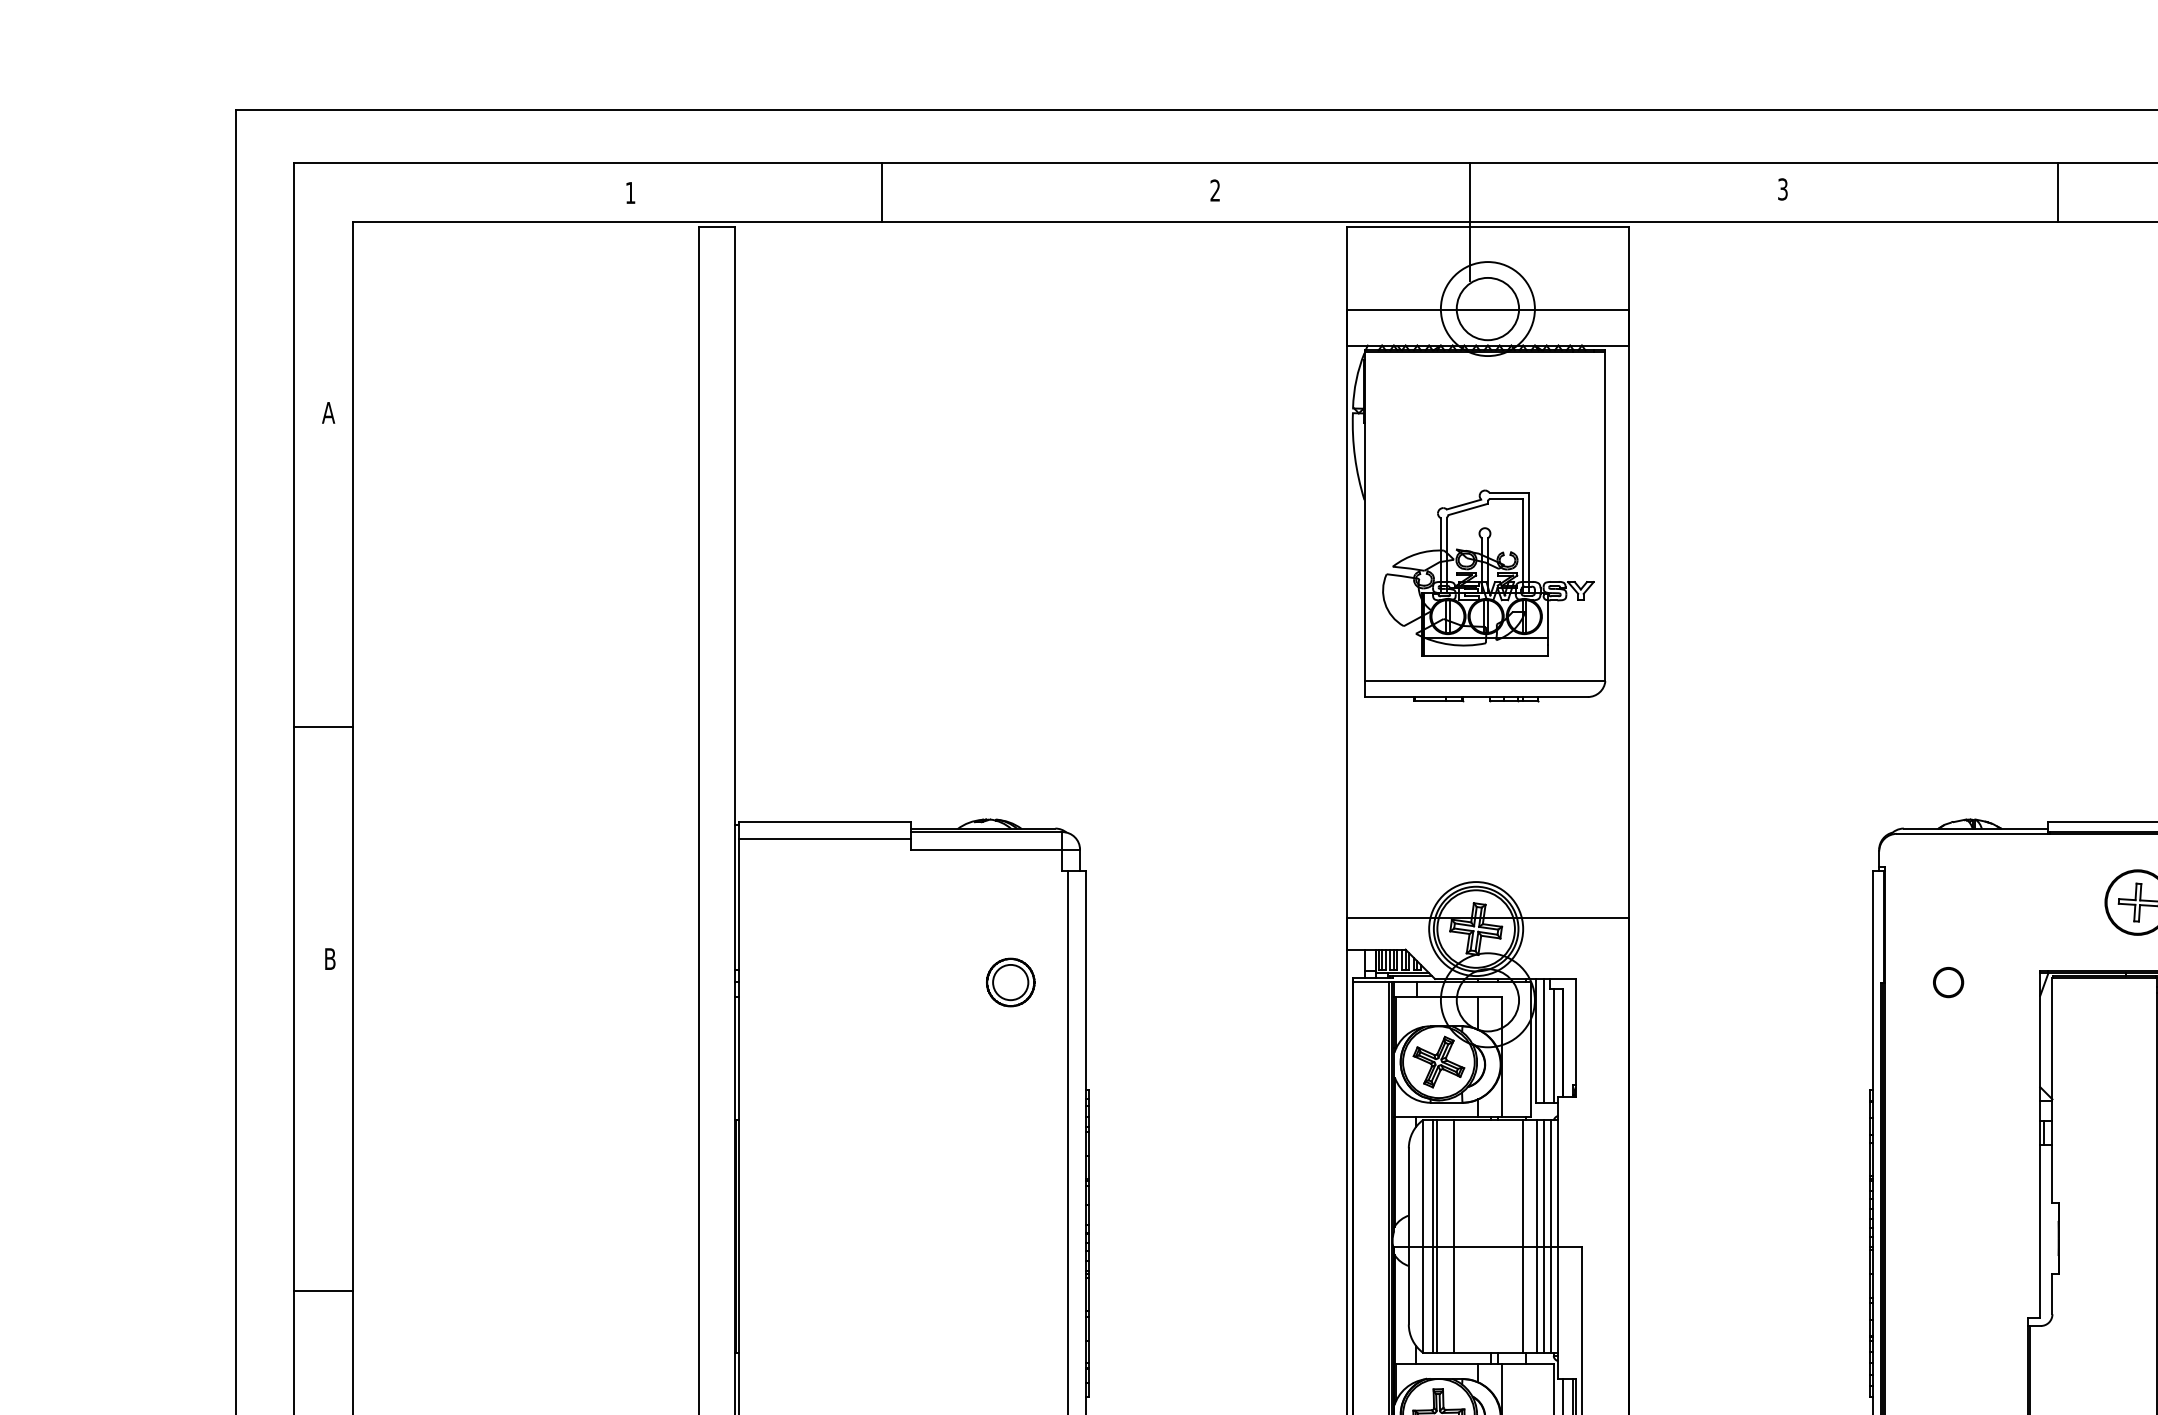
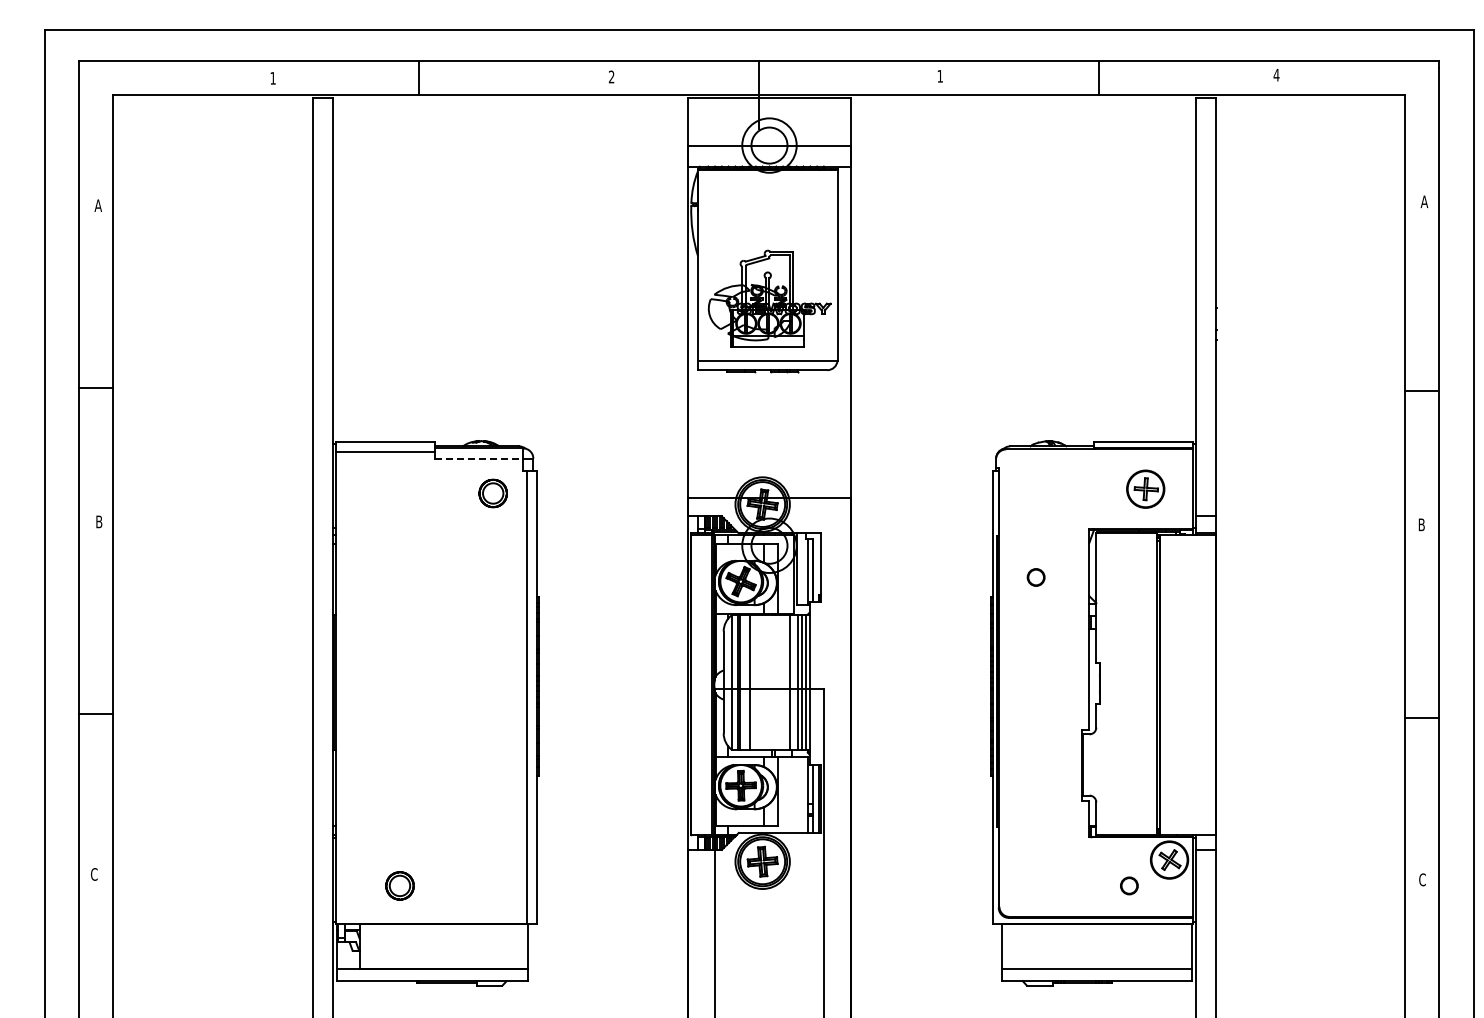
text: (1781, 187) -> (939, 75), 3 -> 1
line: (987, 849) -> (479, 458), solid -> dashed
part: (1009, 982) -> (492, 493), moved
circle: (1947, 982) -> (1035, 577), moved
line: (1543, 1041) -> (801, 569), removed

